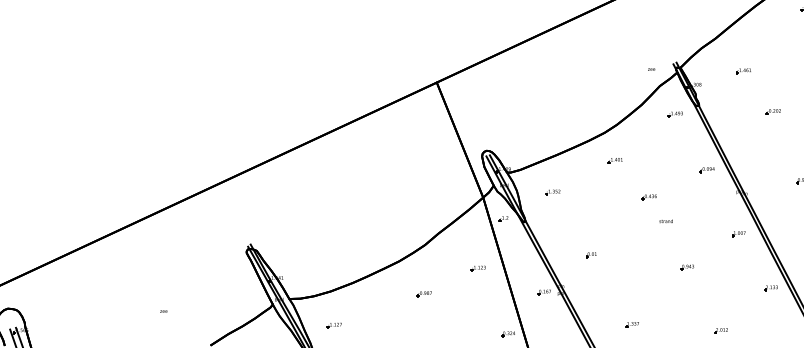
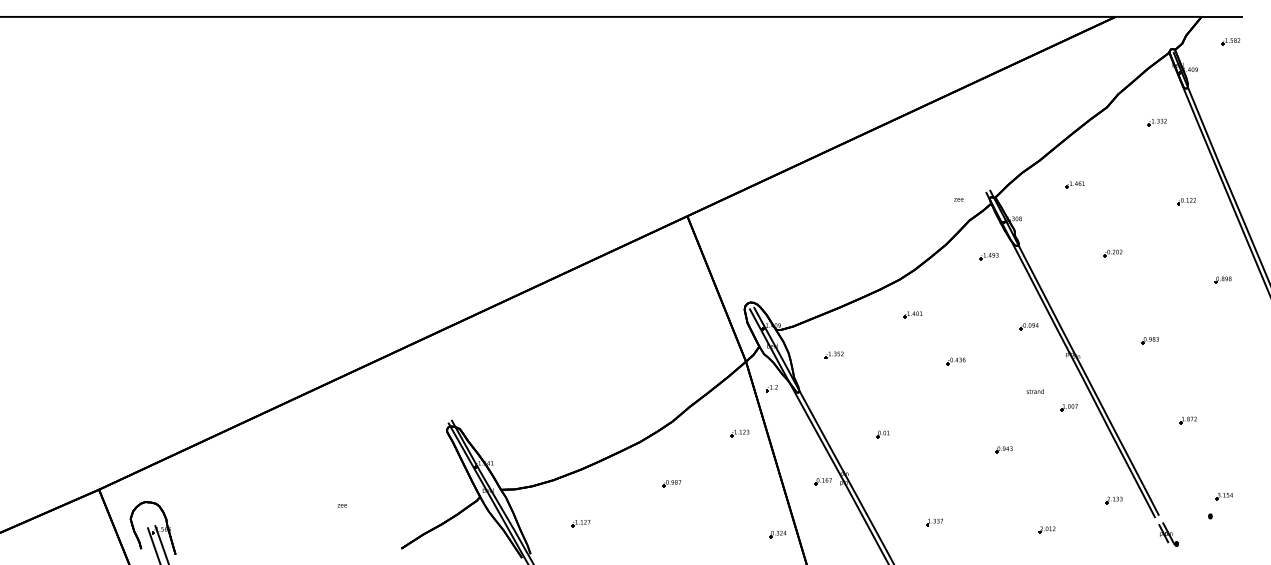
part: (743, 70) -> (1074, 184), moved
text: (665, 221) -> (1034, 391), moved
part: (478, 268) -> (739, 433), moved
part: (770, 288) -> (1113, 500), moved
part: (334, 325) -> (580, 523), moved

